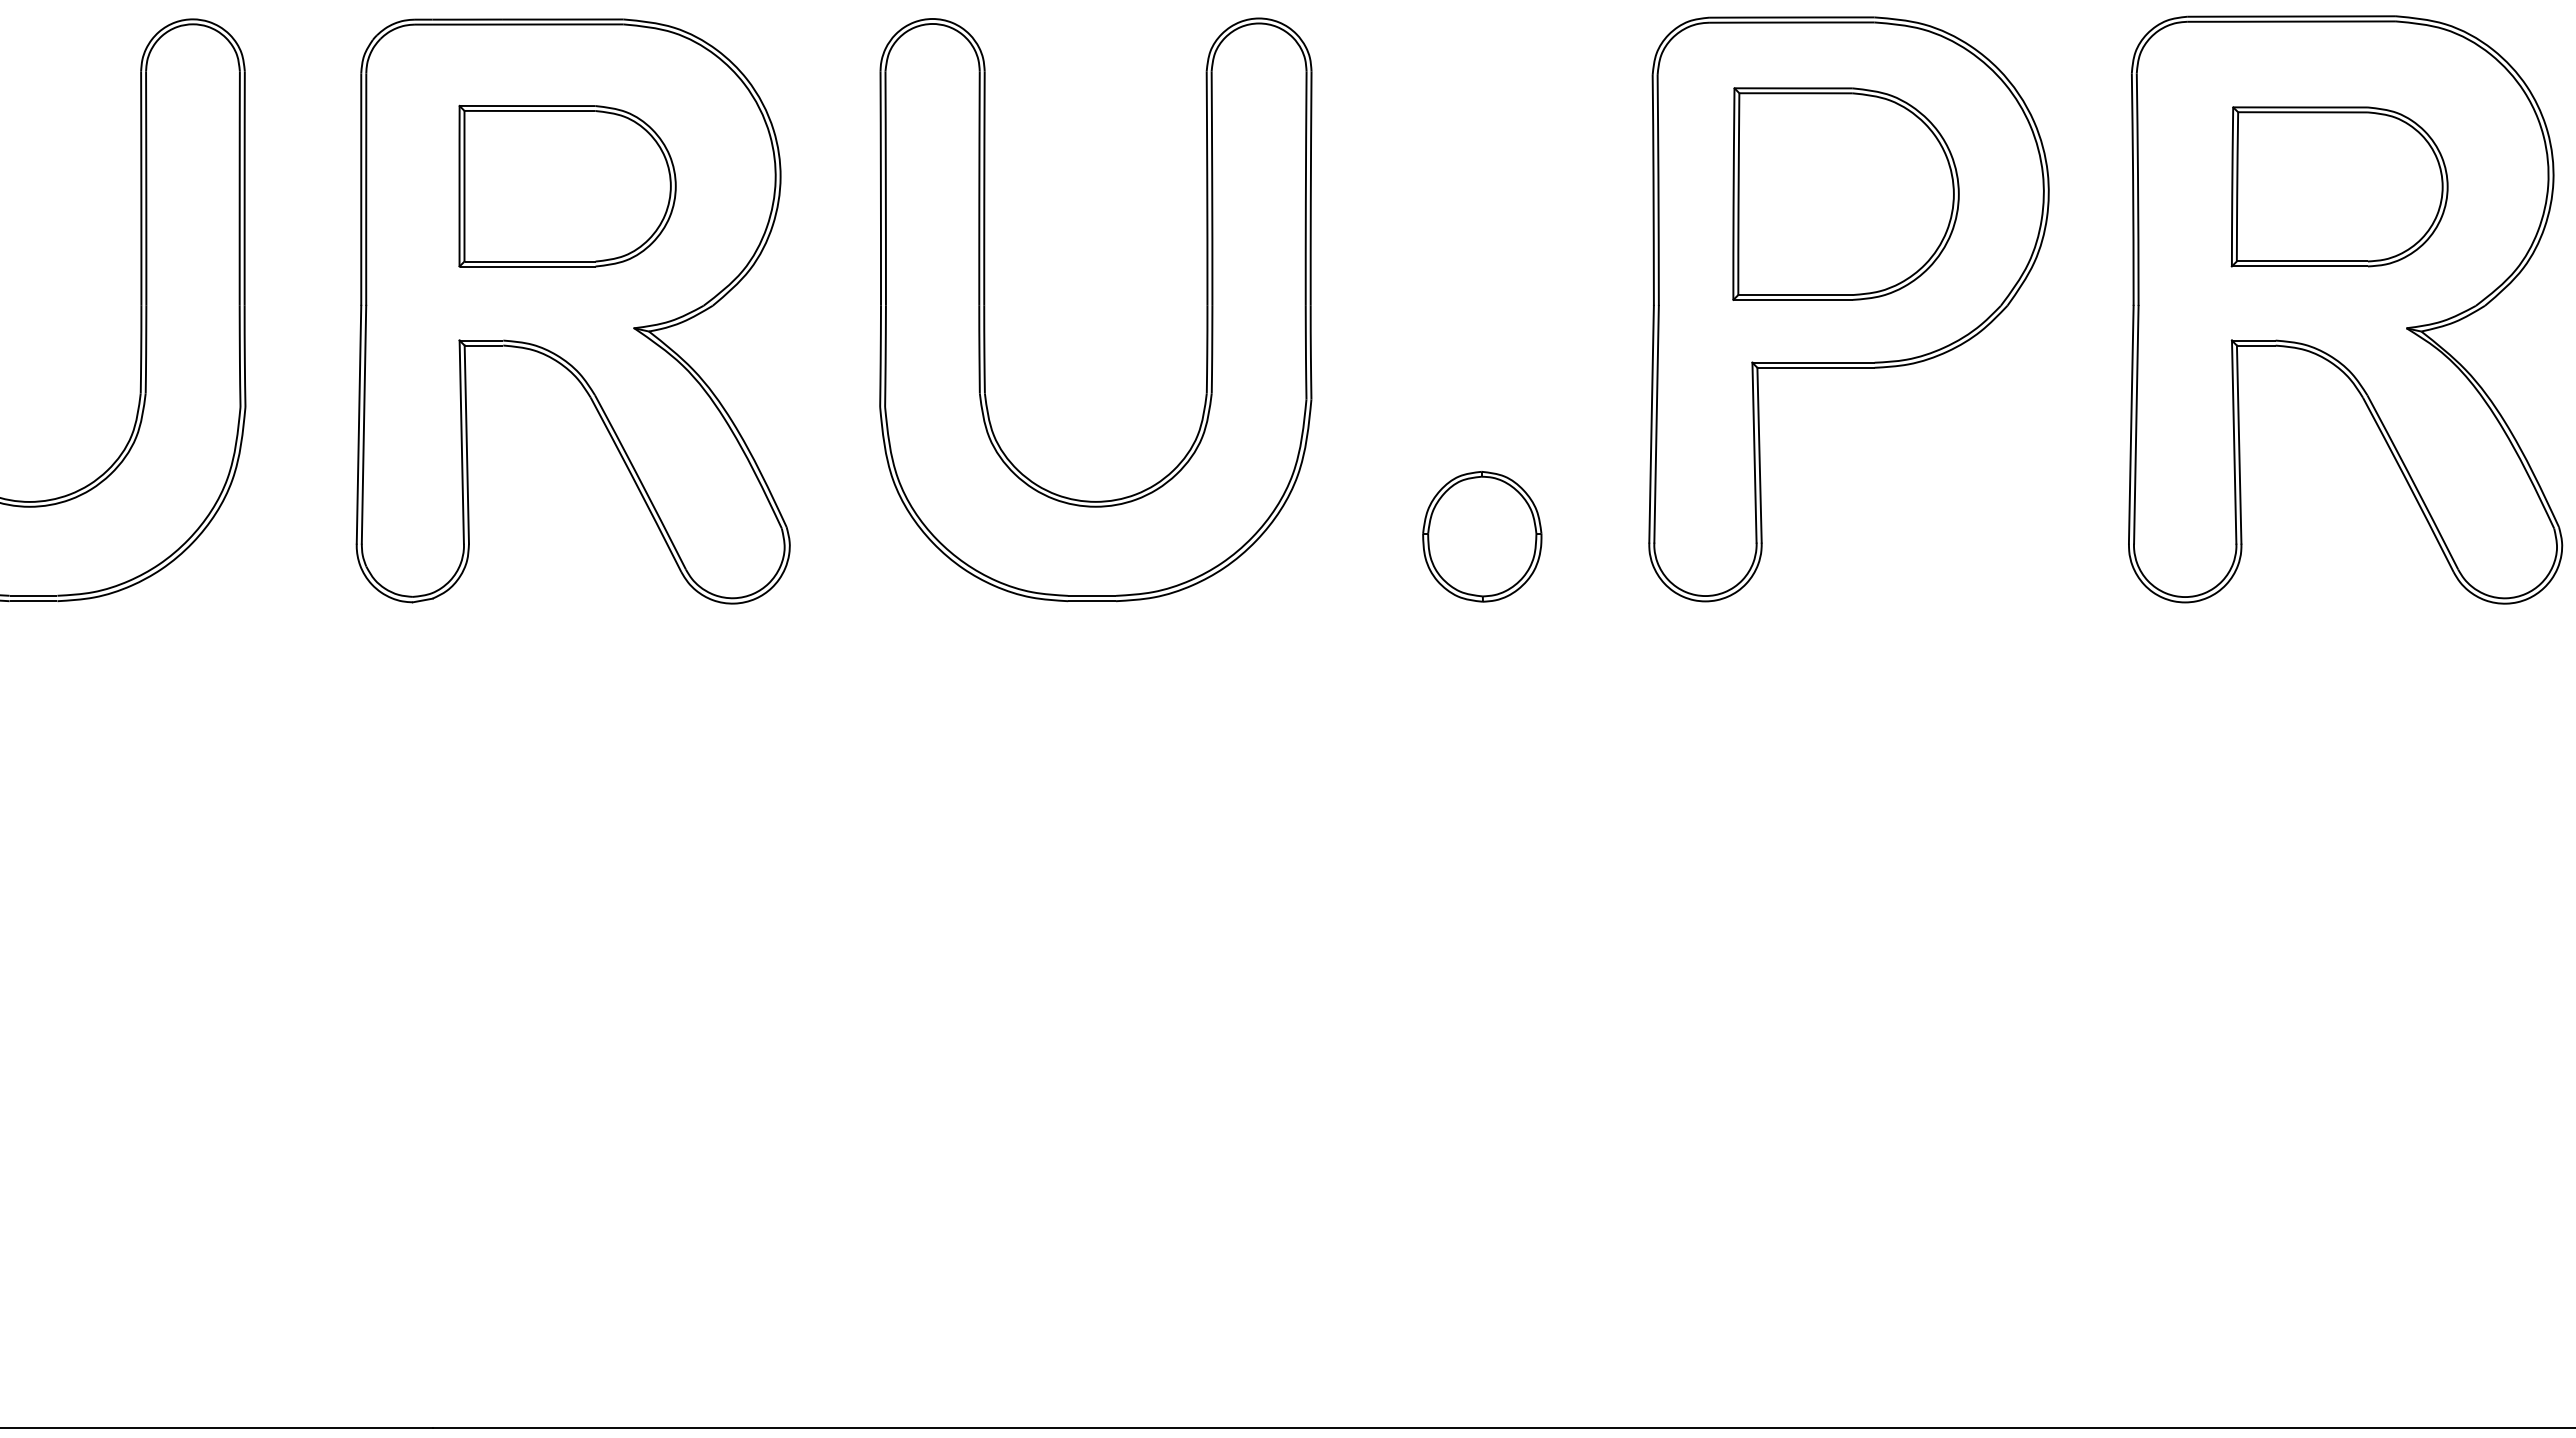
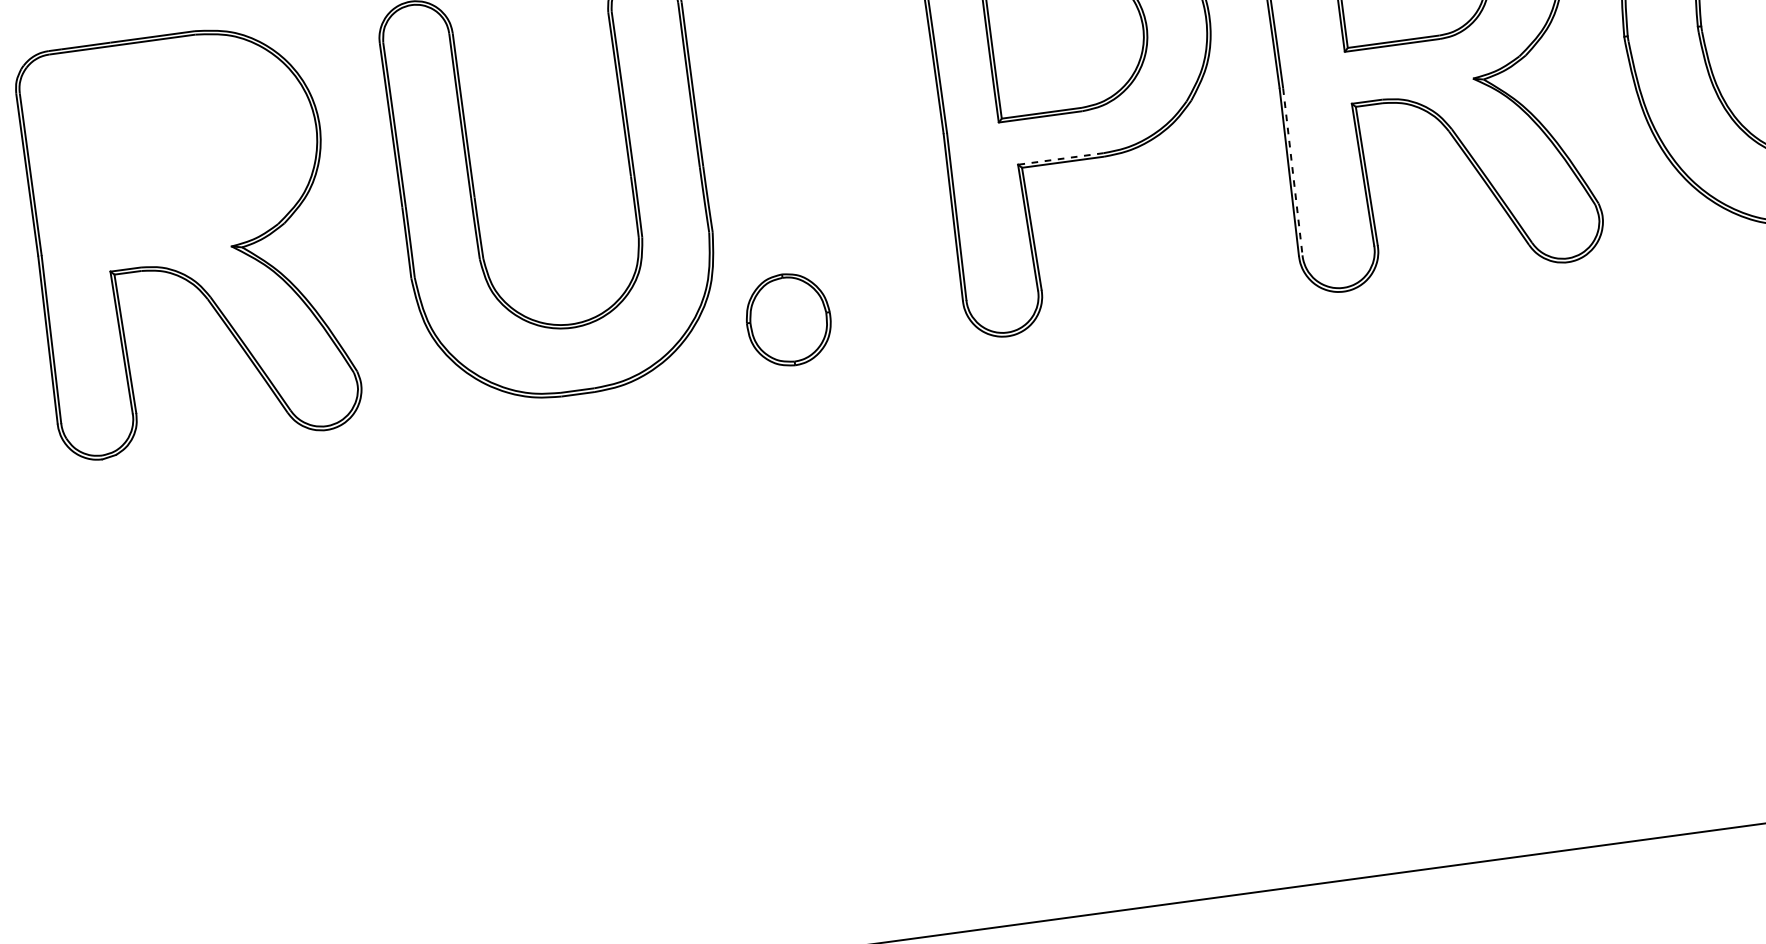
part: (567, 185) -> (171, 152), removed
line: (1813, 362) -> (1060, 158), solid -> dashed
line: (2136, 424) -> (1292, 171), solid -> dashed
part: (1482, 536) -> (788, 319), moved

